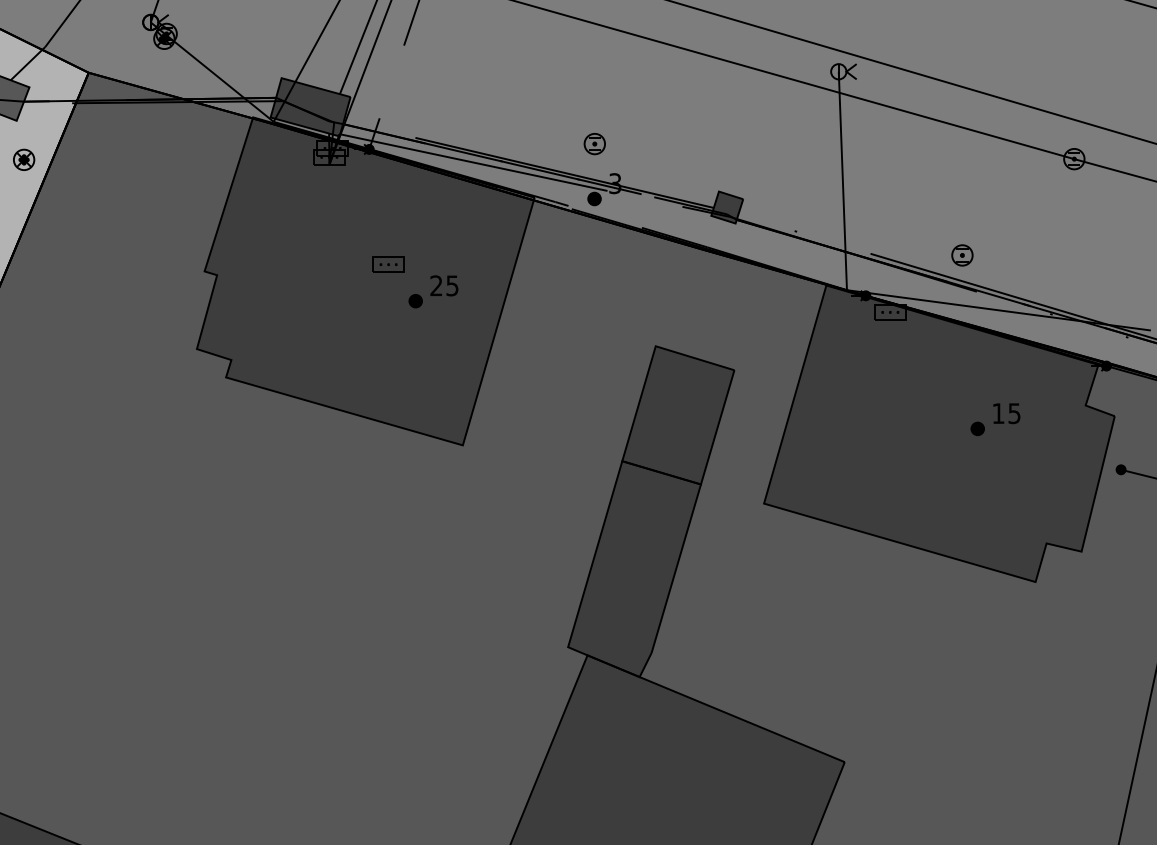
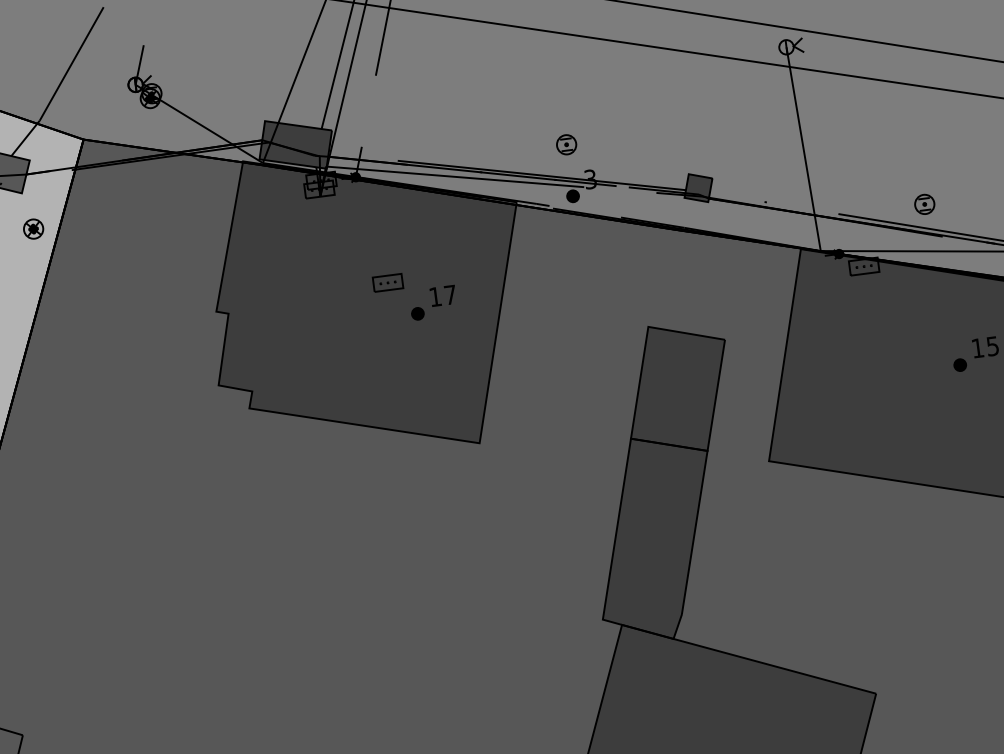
text: (444, 285) -> (442, 295), 25 -> 17

